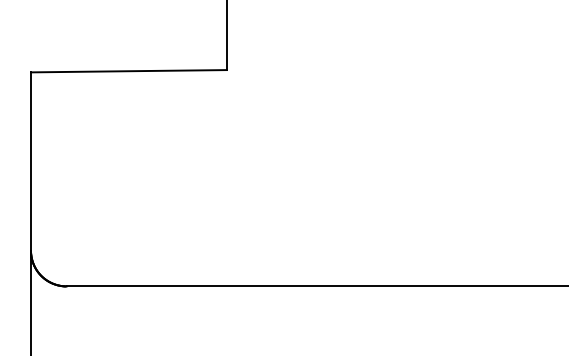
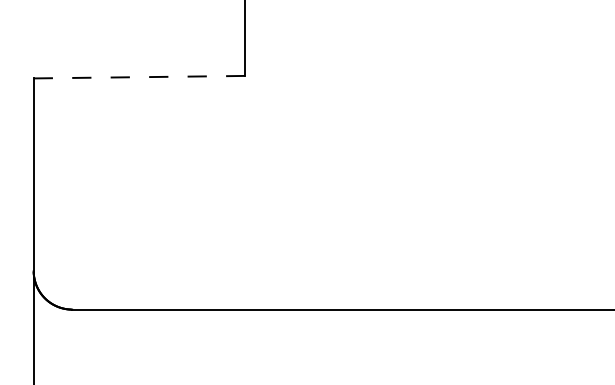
line: (128, 71) -> (139, 77), solid -> dashed

